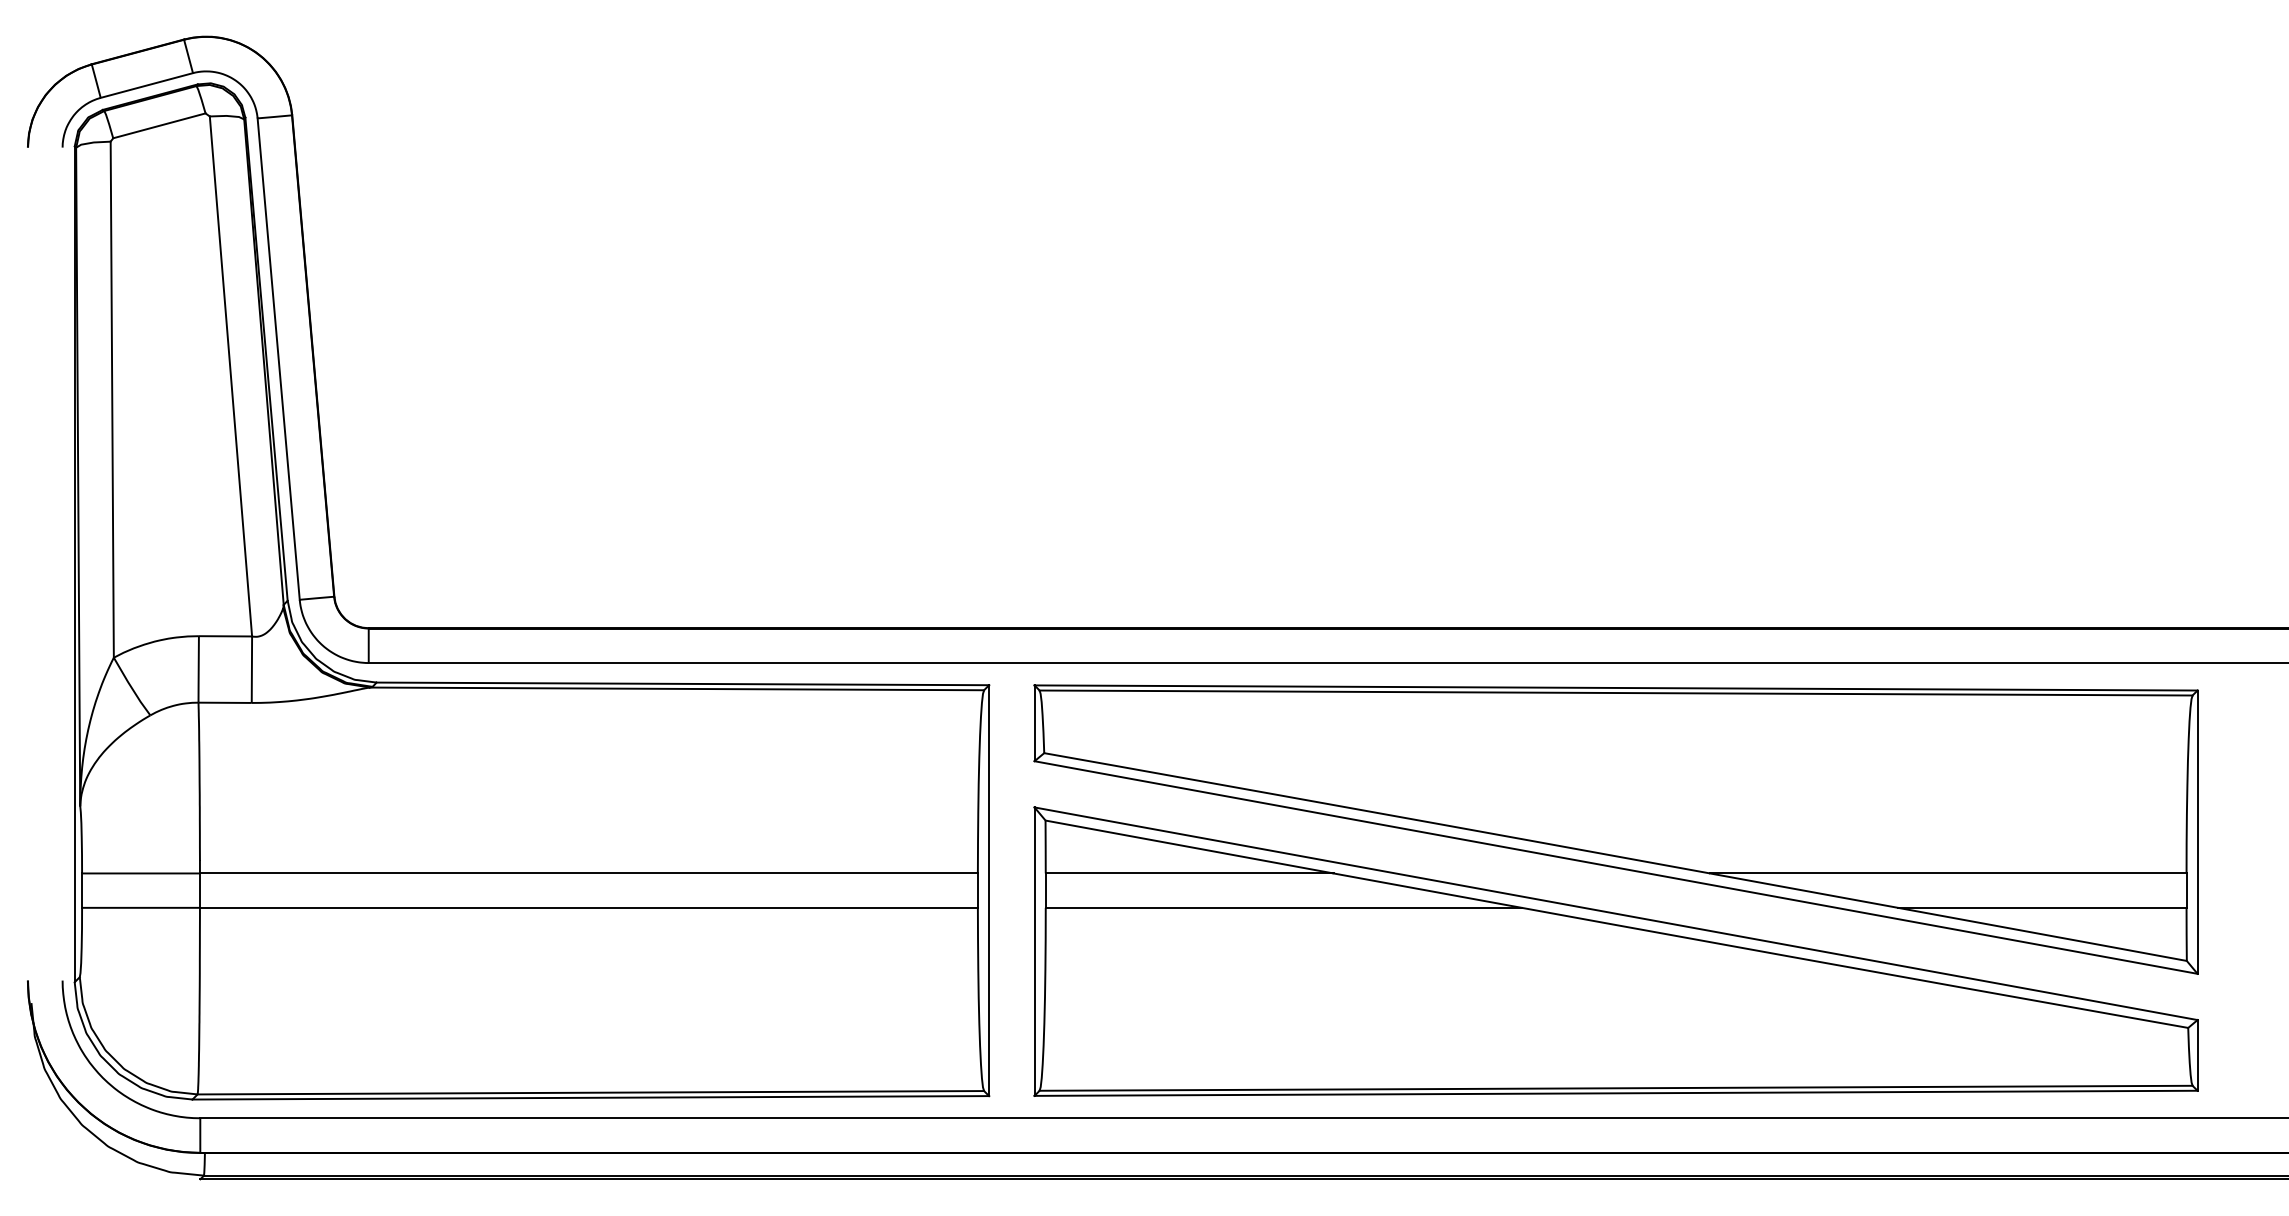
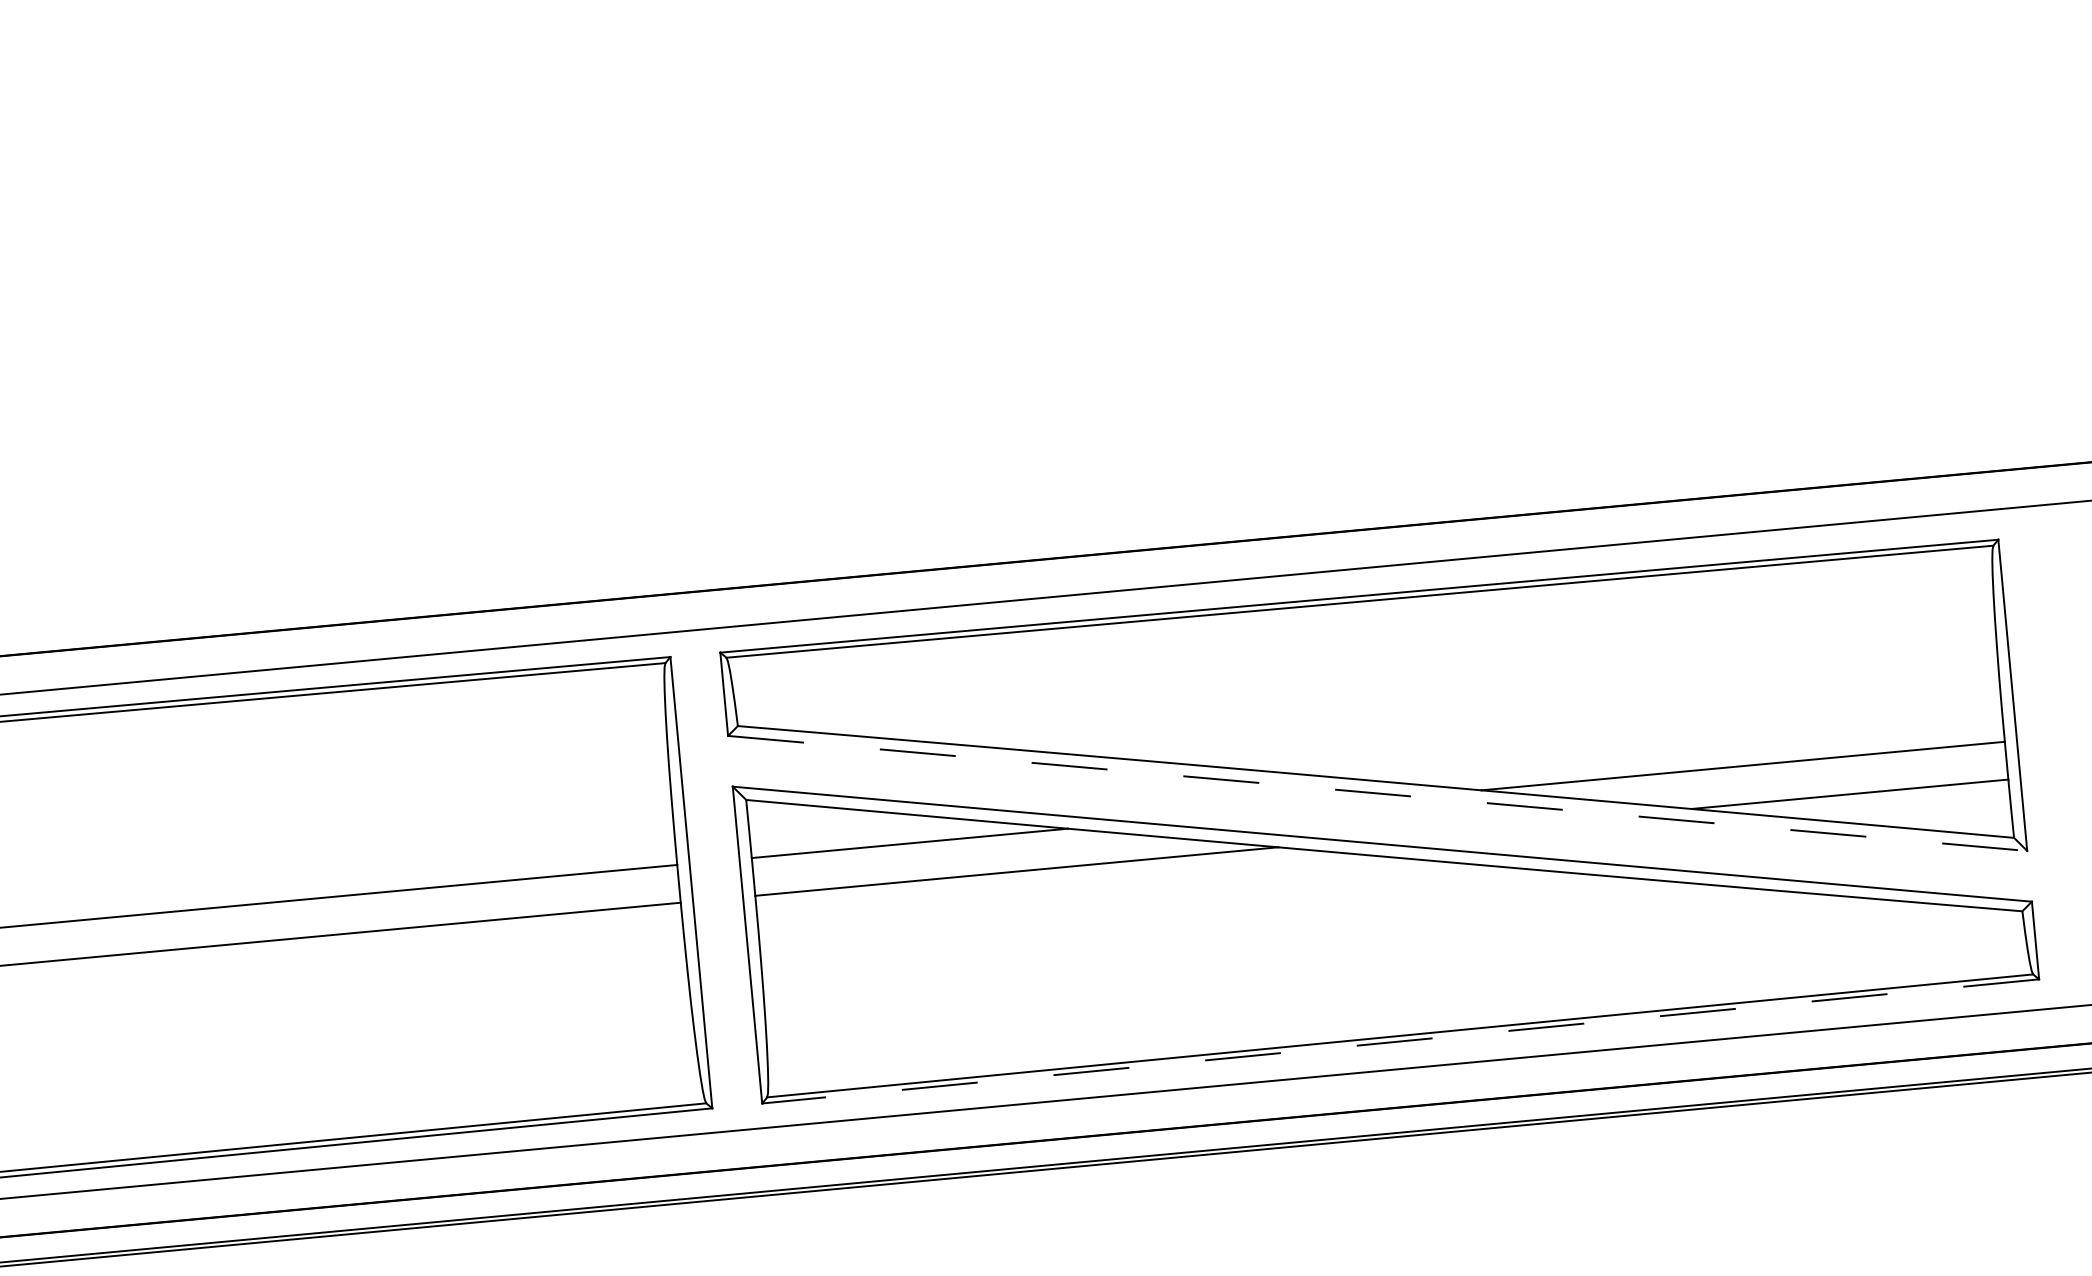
line: (1616, 867) -> (1378, 793), solid -> dashed
line: (1616, 1093) -> (1401, 1041), solid -> dashed

